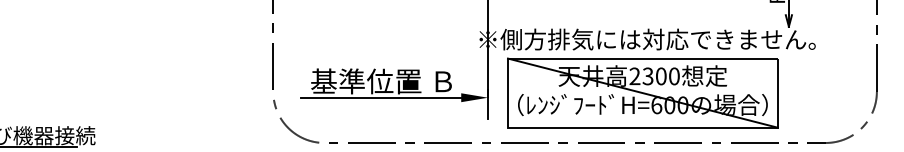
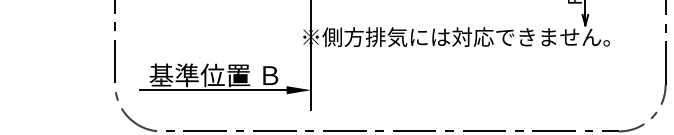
part: (642, 92) -> (451, 85), removed

